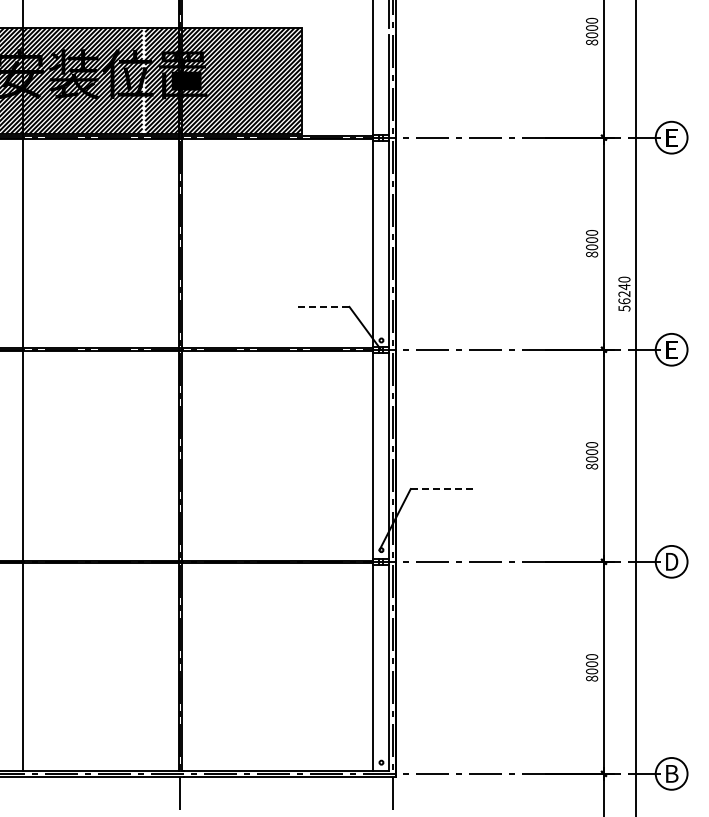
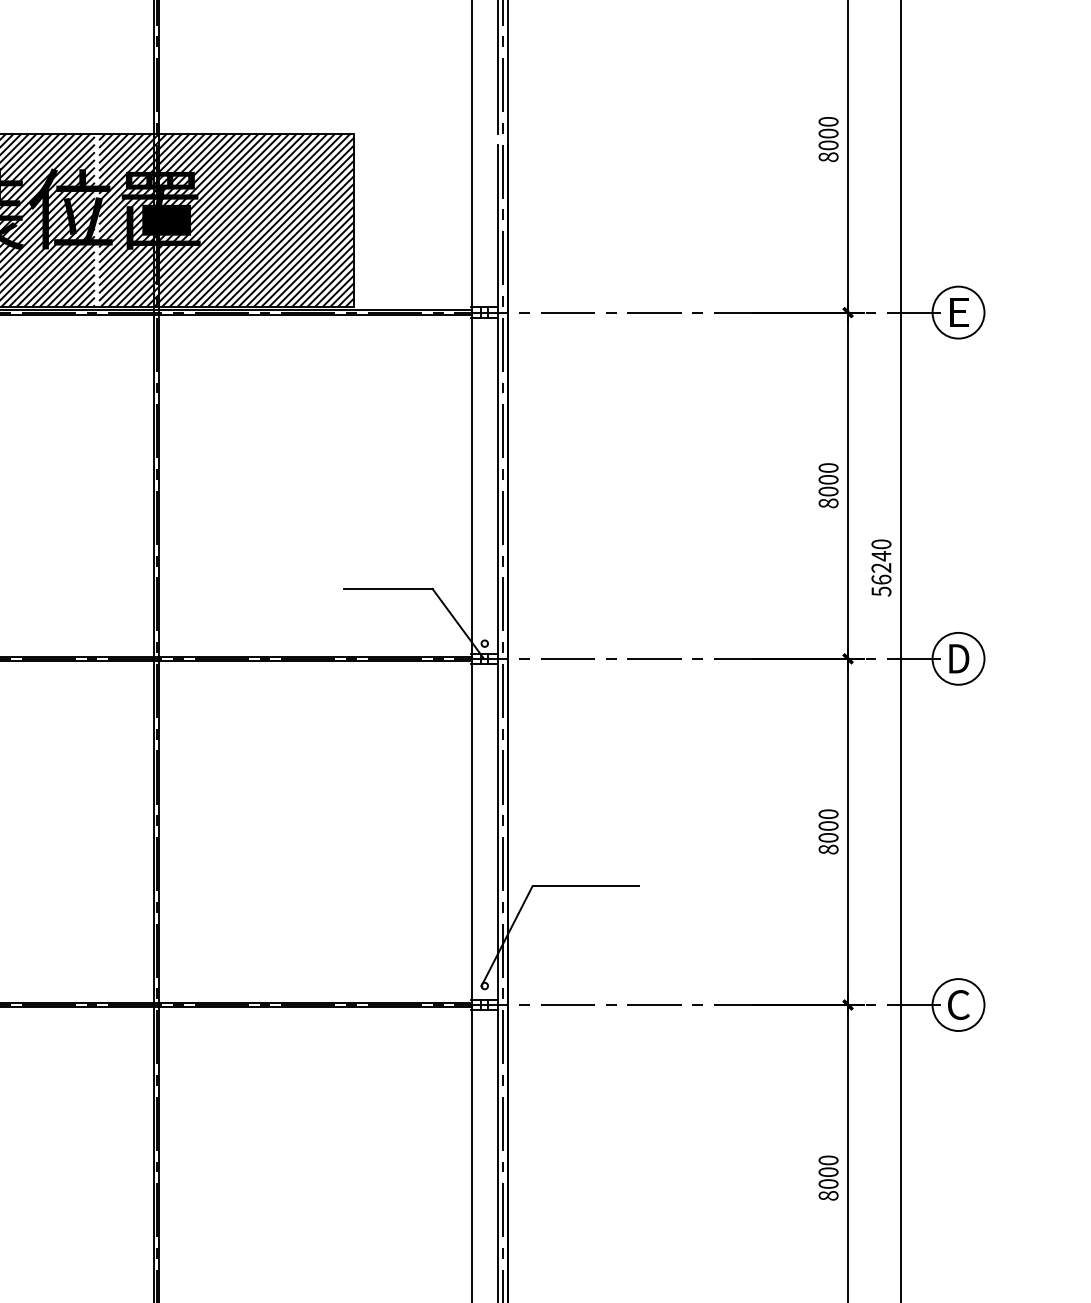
line: (321, 306) -> (386, 588), dashed -> solid
text: (672, 349) -> (959, 658), E -> D
line: (443, 489) -> (586, 886), dashed -> solid
text: (671, 561) -> (958, 1004), D -> C

